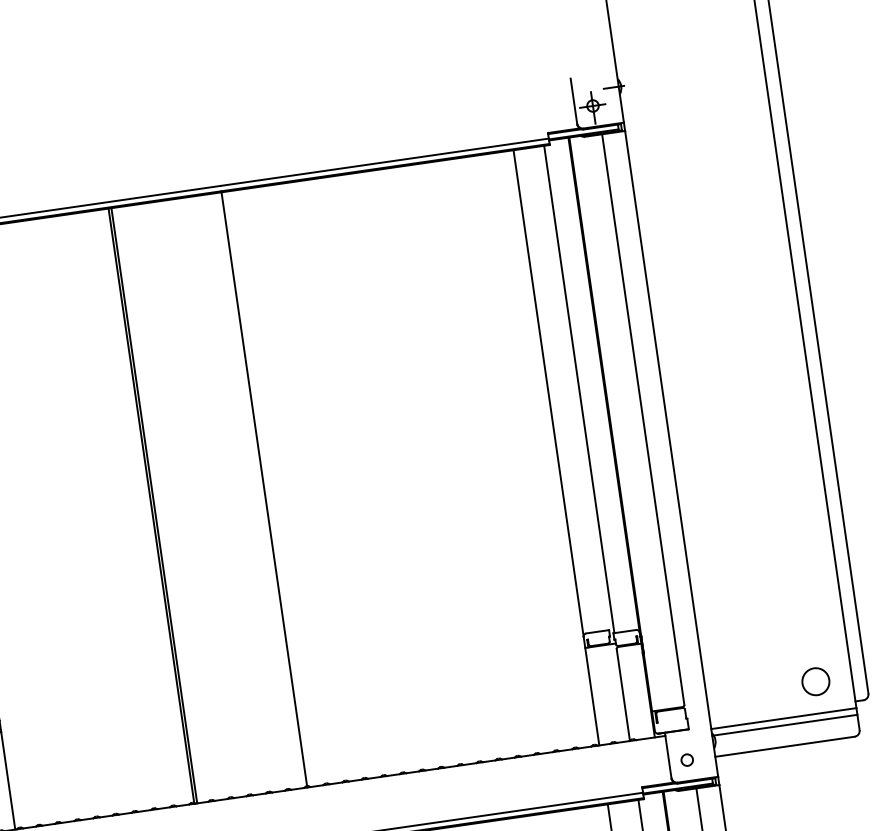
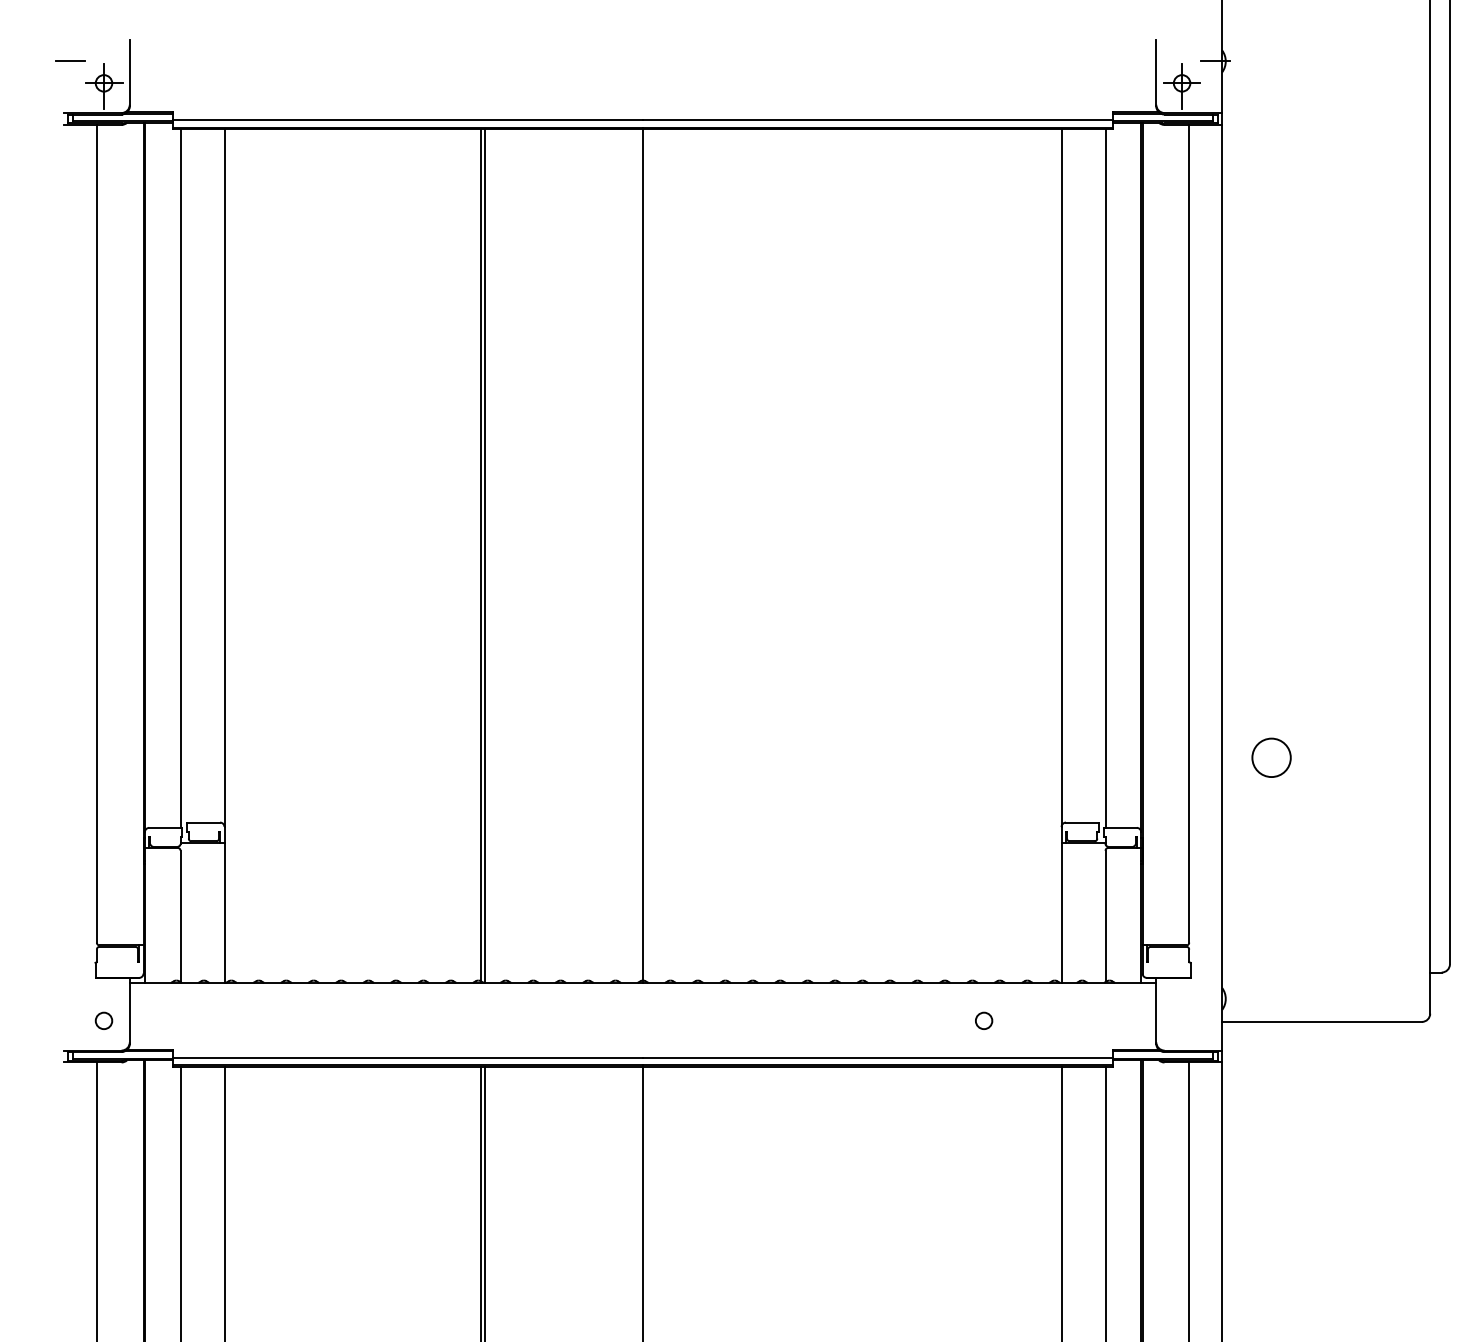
circle: (815, 681) -> (1271, 757), moved
line: (784, 718) -> (1326, 982), removed
line: (785, 725) -> (1326, 991), removed
circle: (687, 759) -> (984, 1020), moved

